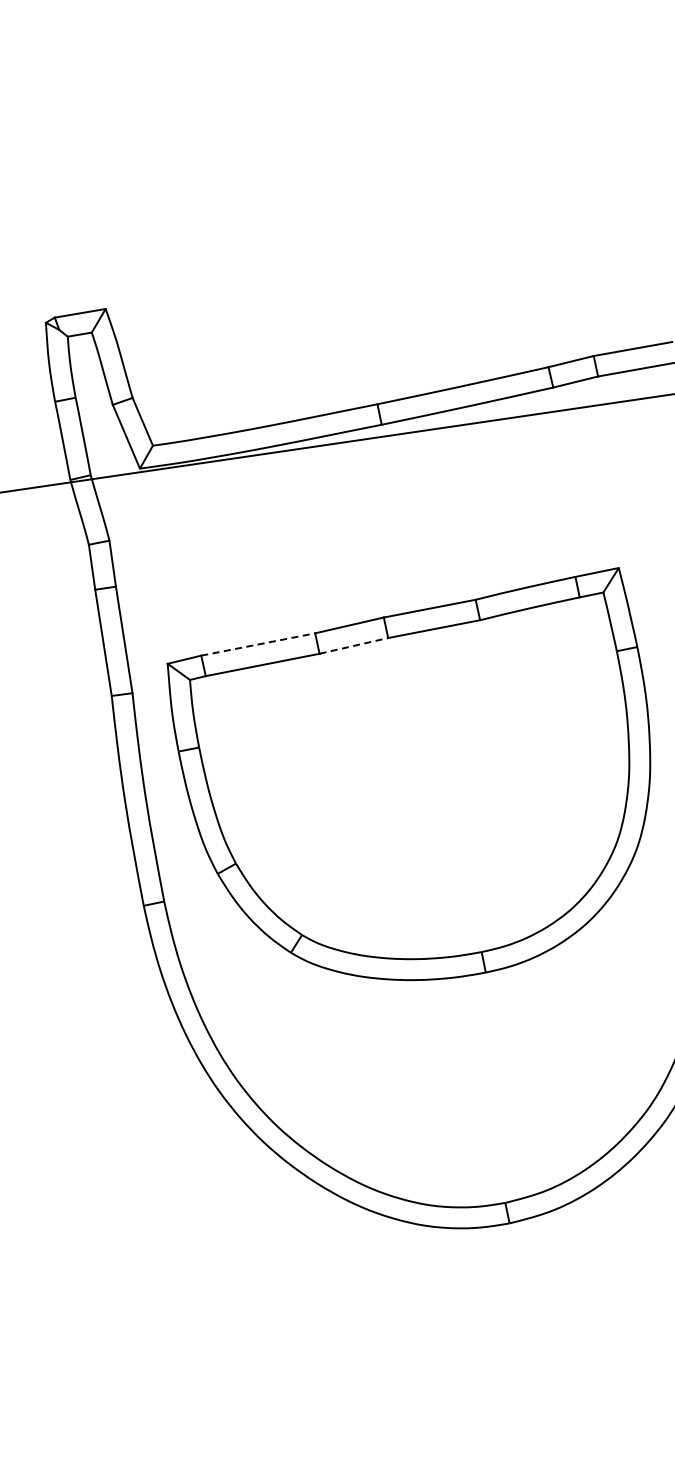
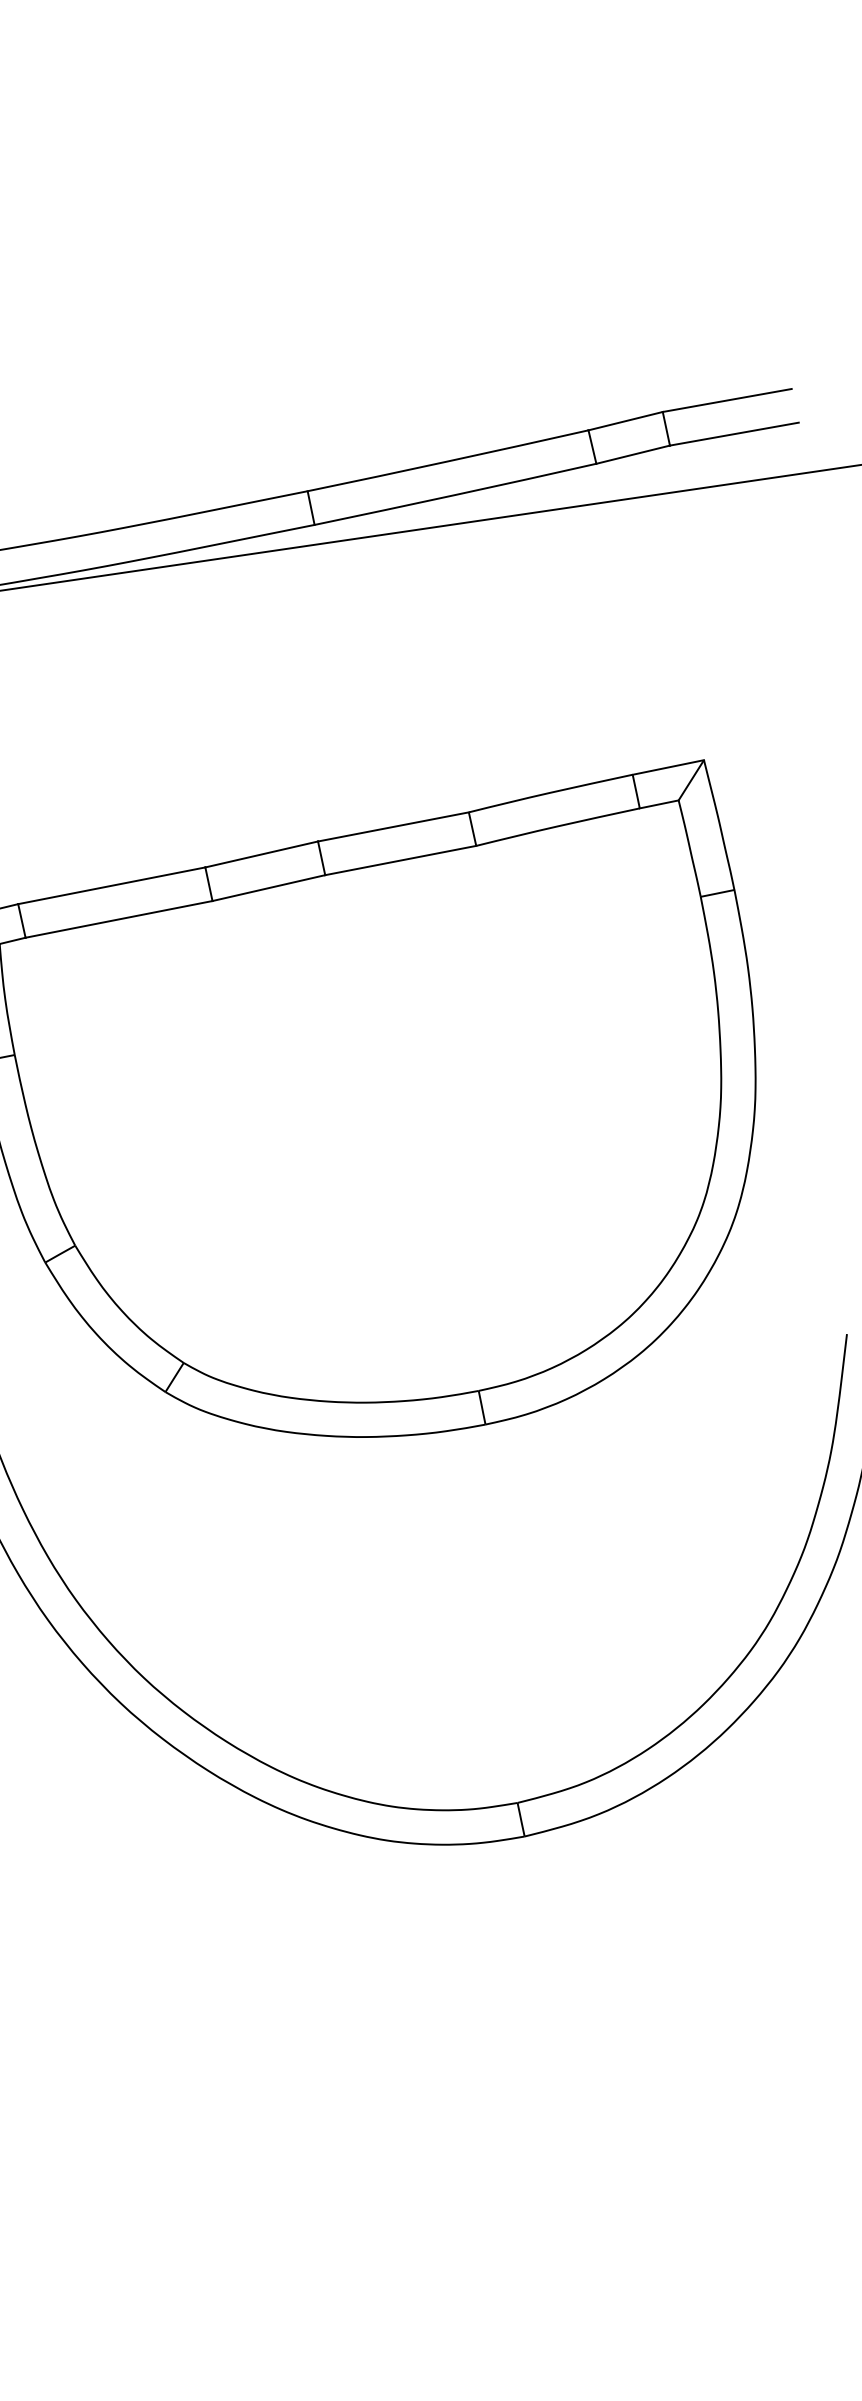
line: (258, 644) -> (112, 885), dashed -> solid
line: (354, 645) -> (269, 887), dashed -> solid

